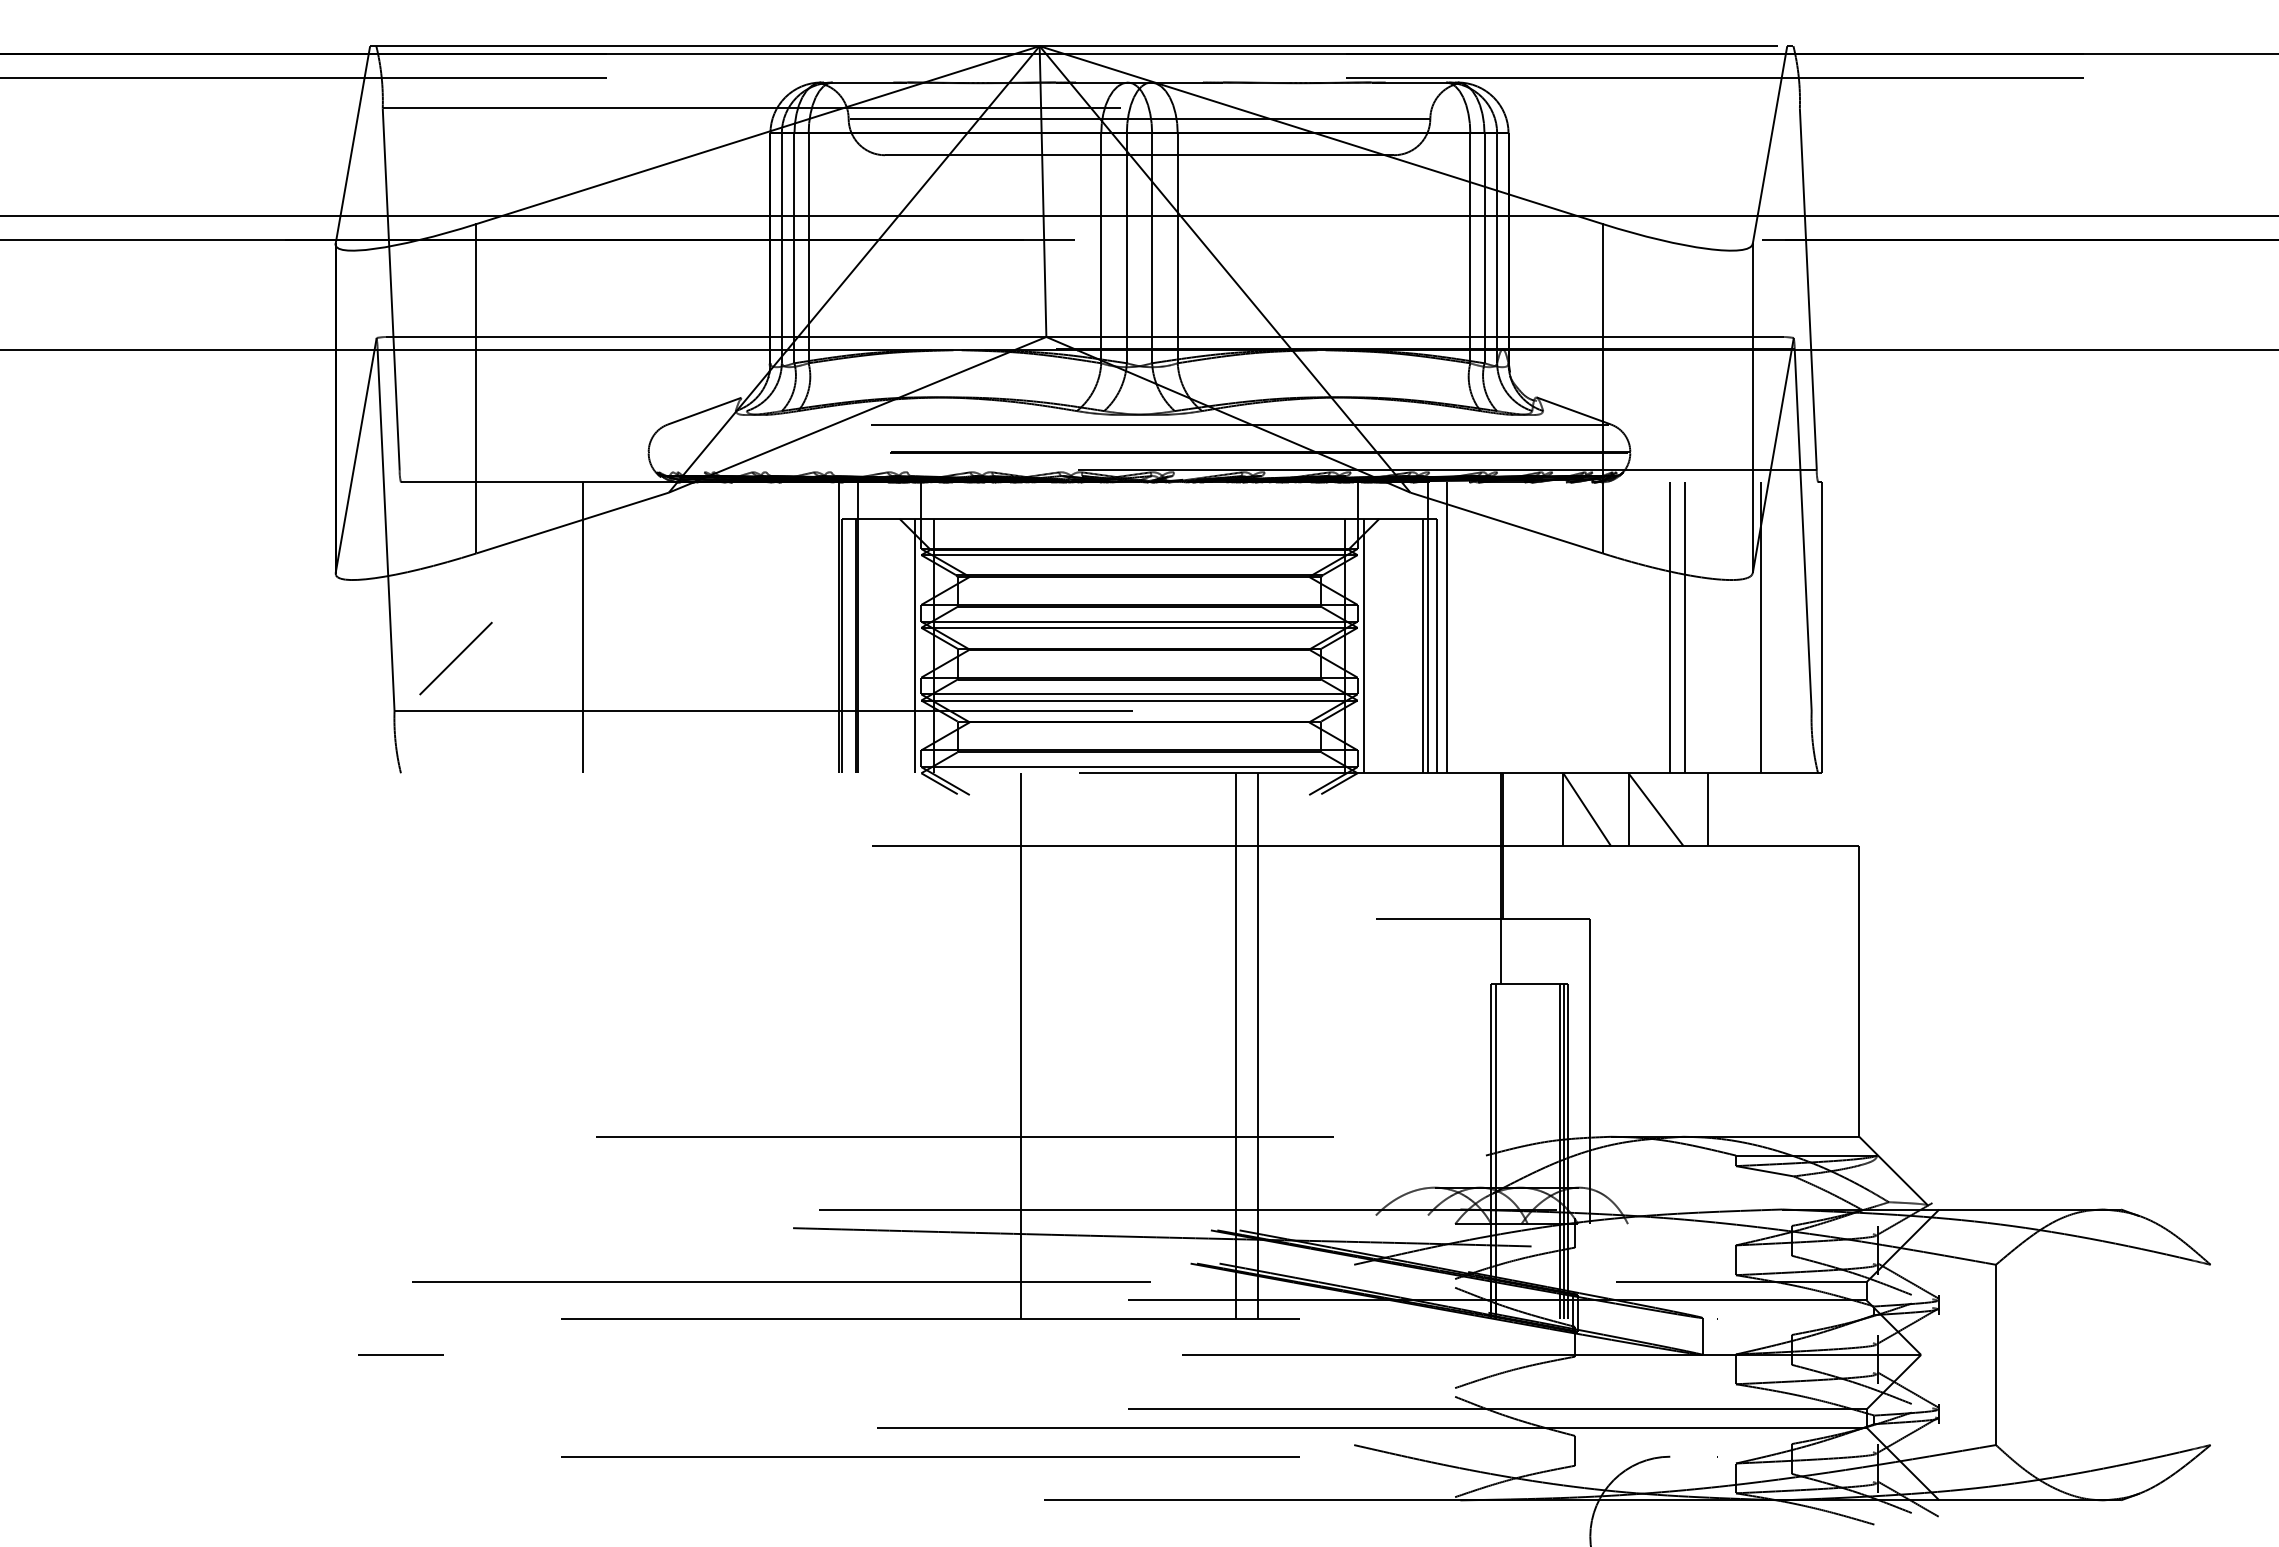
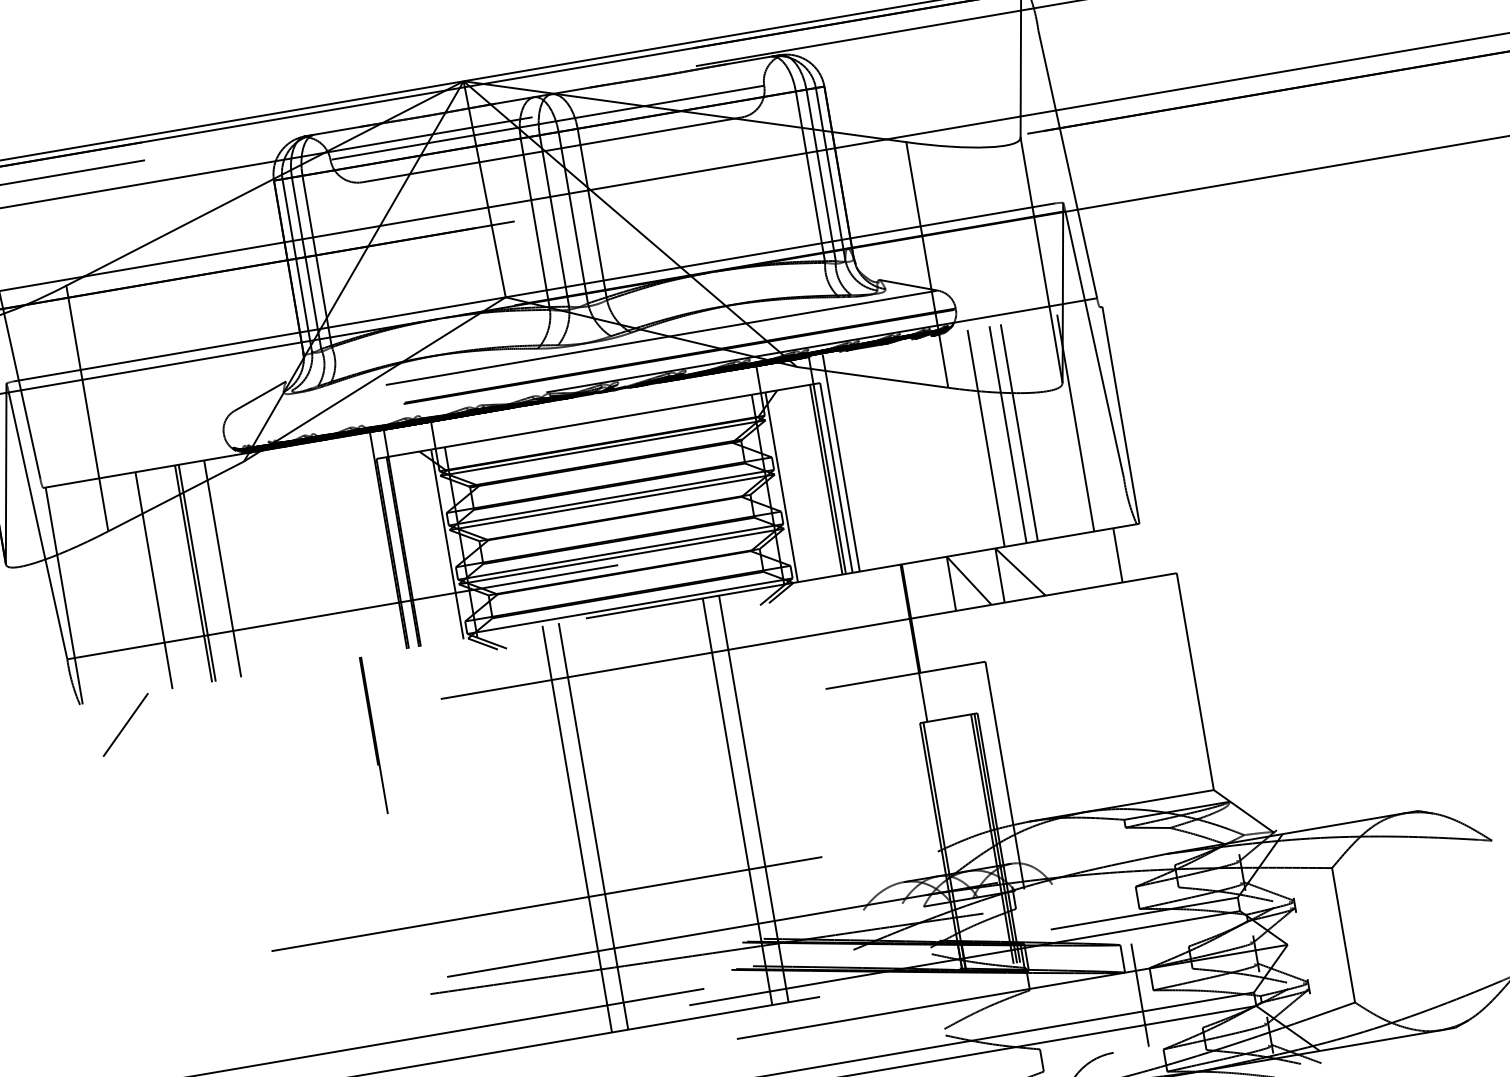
line: (404, 627) -> (64, 595), added
line: (524, 627) -> (153, 580), added
line: (578, 627) -> (193, 573), added
line: (617, 627) -> (222, 568), added
line: (1640, 627) -> (985, 438), added
line: (455, 658) -> (125, 724), moved
line: (1707, 809) -> (1117, 555), moved
line: (776, 878) -> (373, 735), added
line: (1042, 1045) -> (593, 826), added
line: (1717, 1387) -> (1140, 995), added

